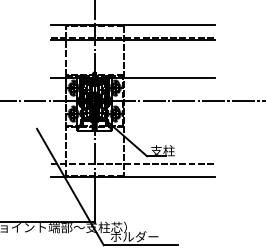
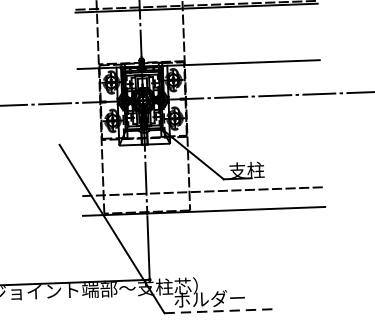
line: (141, 245) -> (220, 311), solid -> dashed

